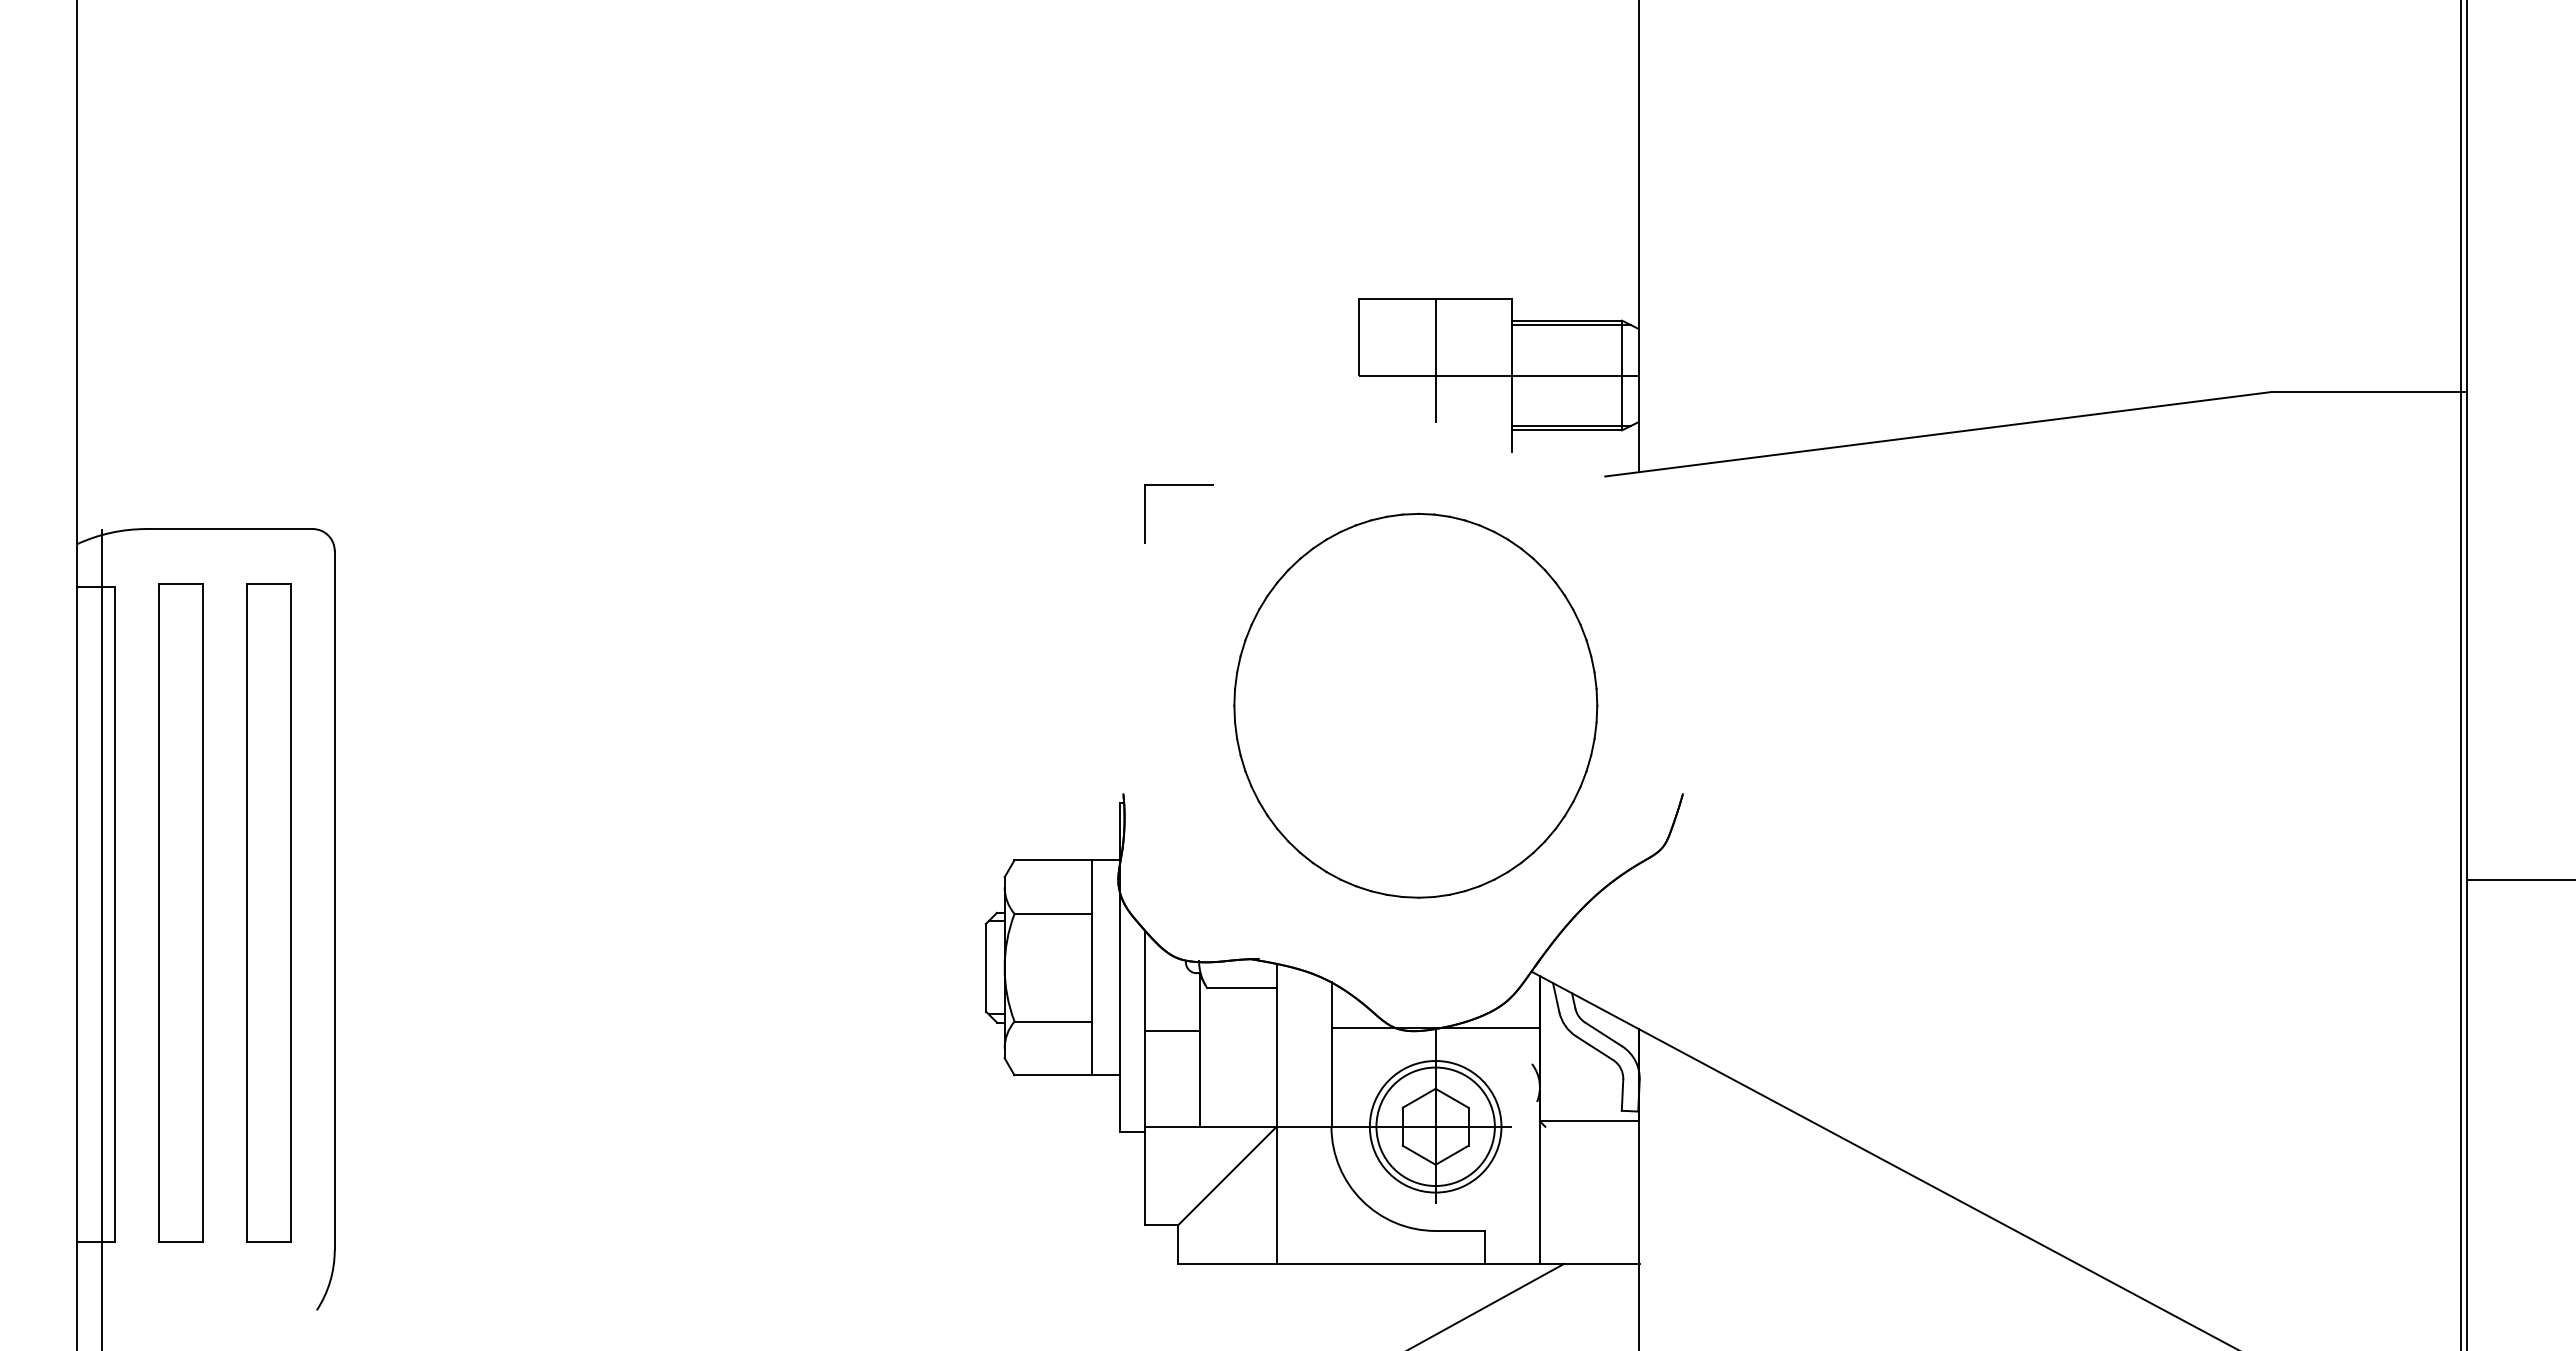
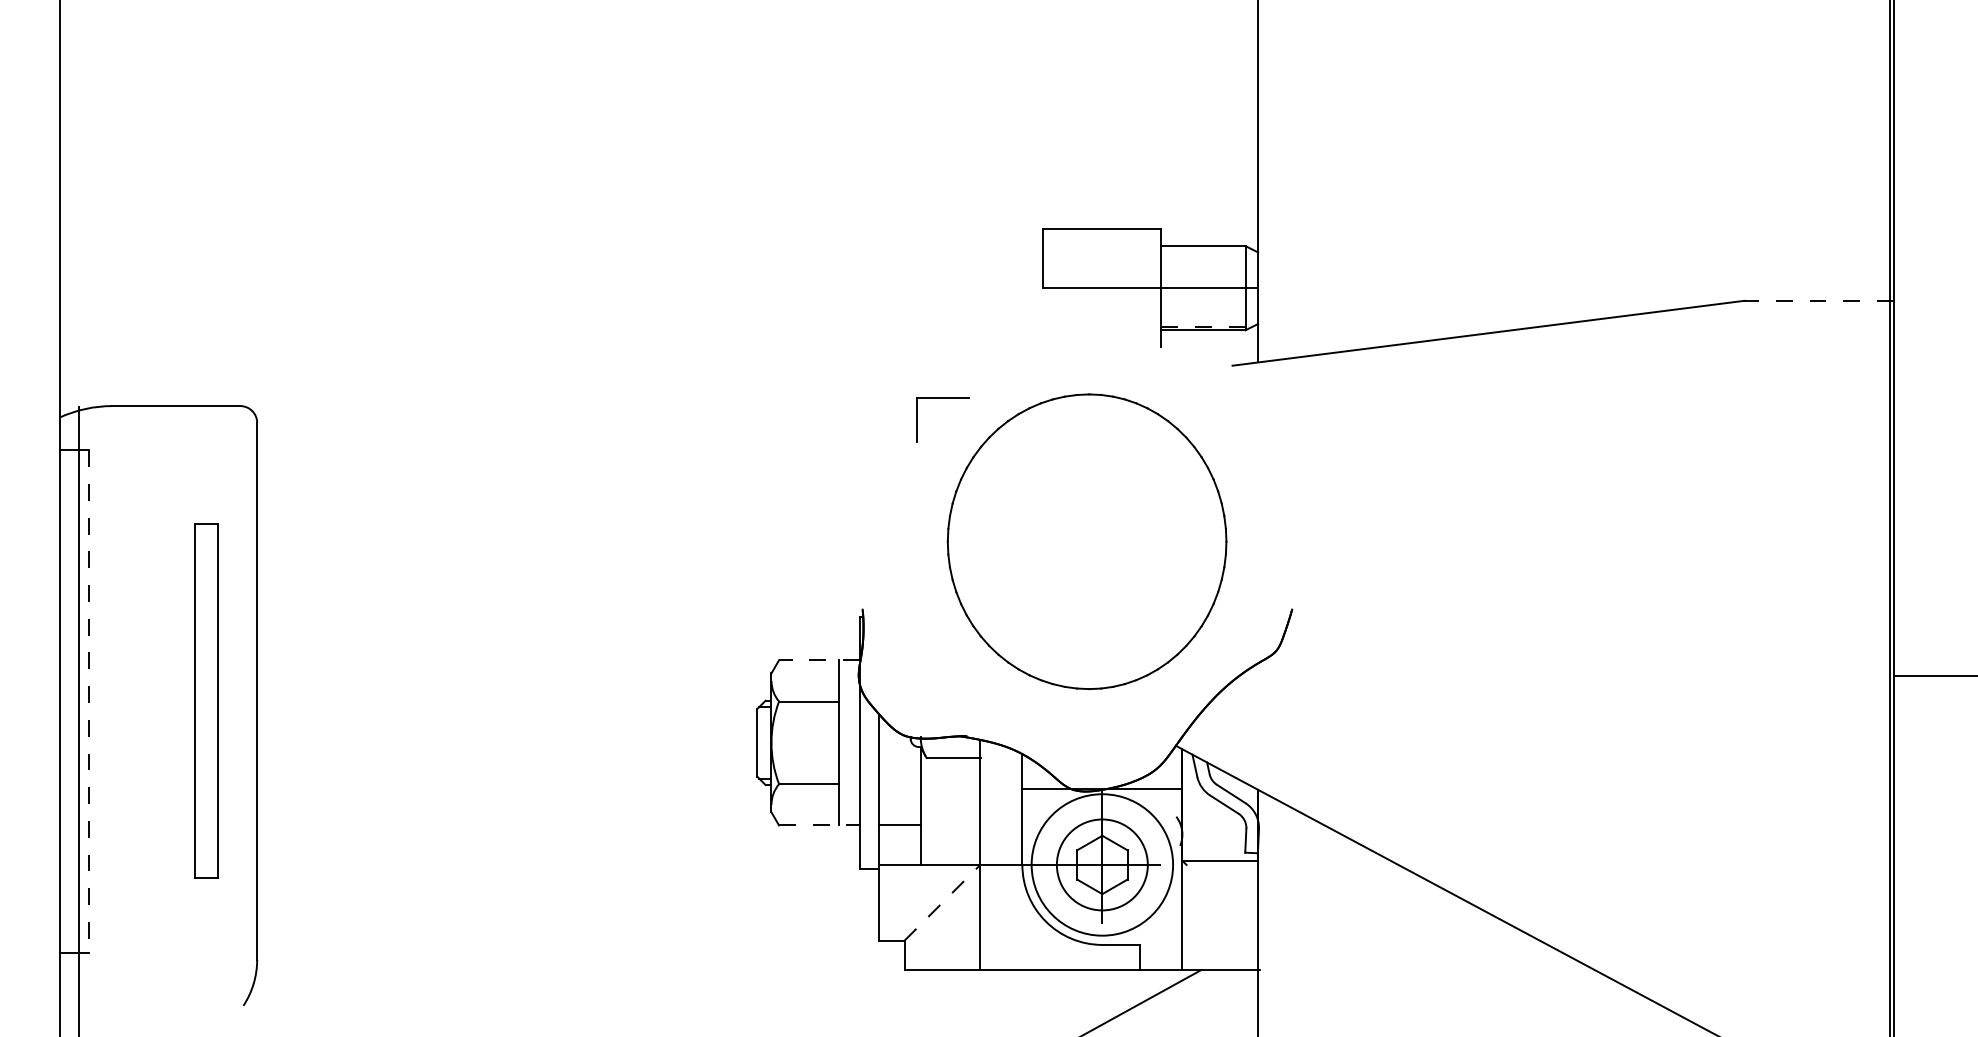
line: (1571, 325) -> (1206, 249), removed
line: (1435, 360) -> (1102, 276), removed
line: (2368, 391) -> (1818, 300), solid -> dashed
line: (1572, 425) -> (1207, 326), solid -> dashed
part: (1178, 485) -> (942, 397), moved
line: (1067, 860) -> (819, 660), solid -> dashed
part: (180, 912) -> (138, 700), removed
part: (268, 912) -> (206, 700), size x0.7
line: (115, 914) -> (88, 701), solid -> dashed
line: (1172, 1030) -> (900, 824), moved
line: (1067, 1075) -> (819, 825), solid -> dashed
circle: (1435, 1126) -> (1102, 864), size x1.4
line: (1227, 1176) -> (942, 903), solid -> dashed

